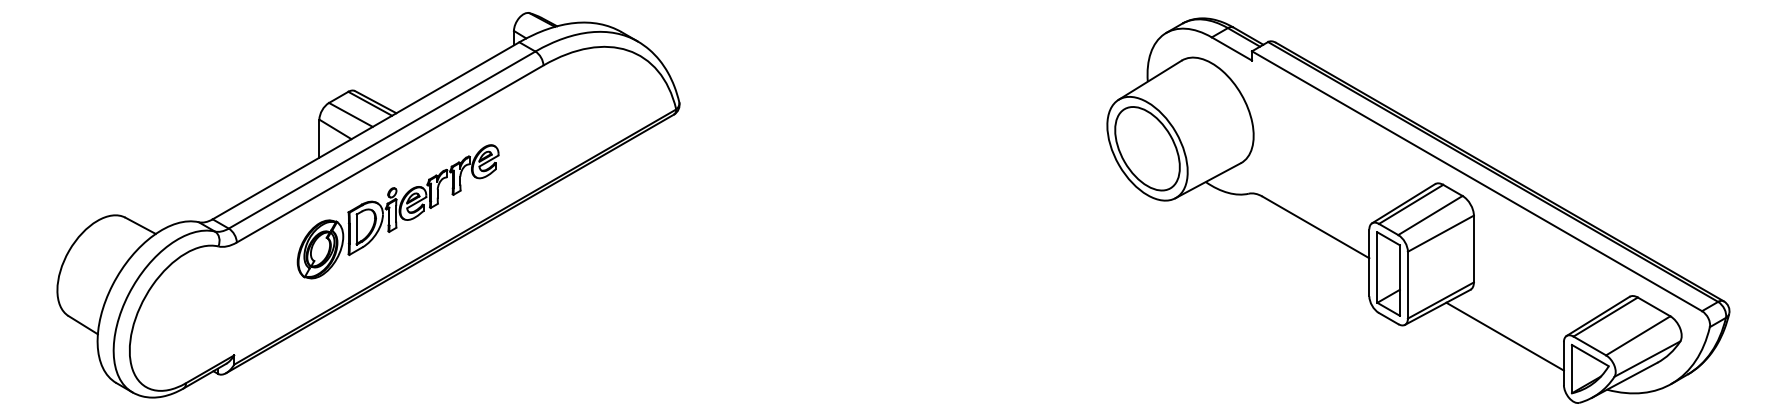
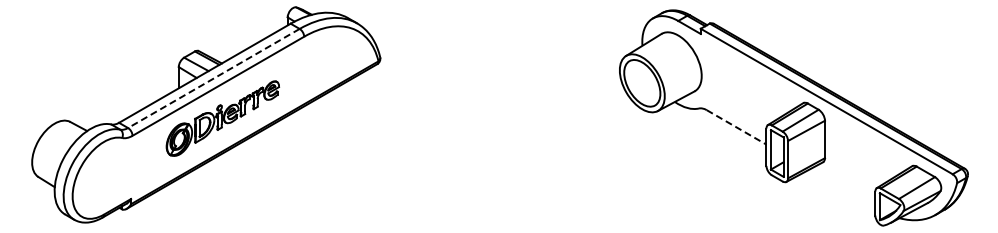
line: (381, 140) -> (213, 78), solid -> dashed
line: (1317, 227) -> (737, 127), solid -> dashed
line: (1505, 336) -> (842, 188), removed

